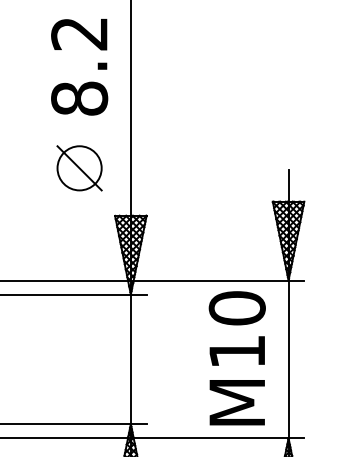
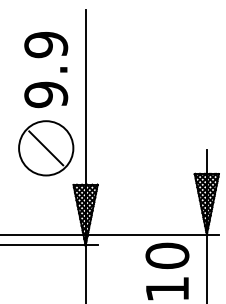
text: (79, 65) -> (46, 69), 8.2 -> 9.9
circle: (79, 168) -> (46, 148), size x1.6

